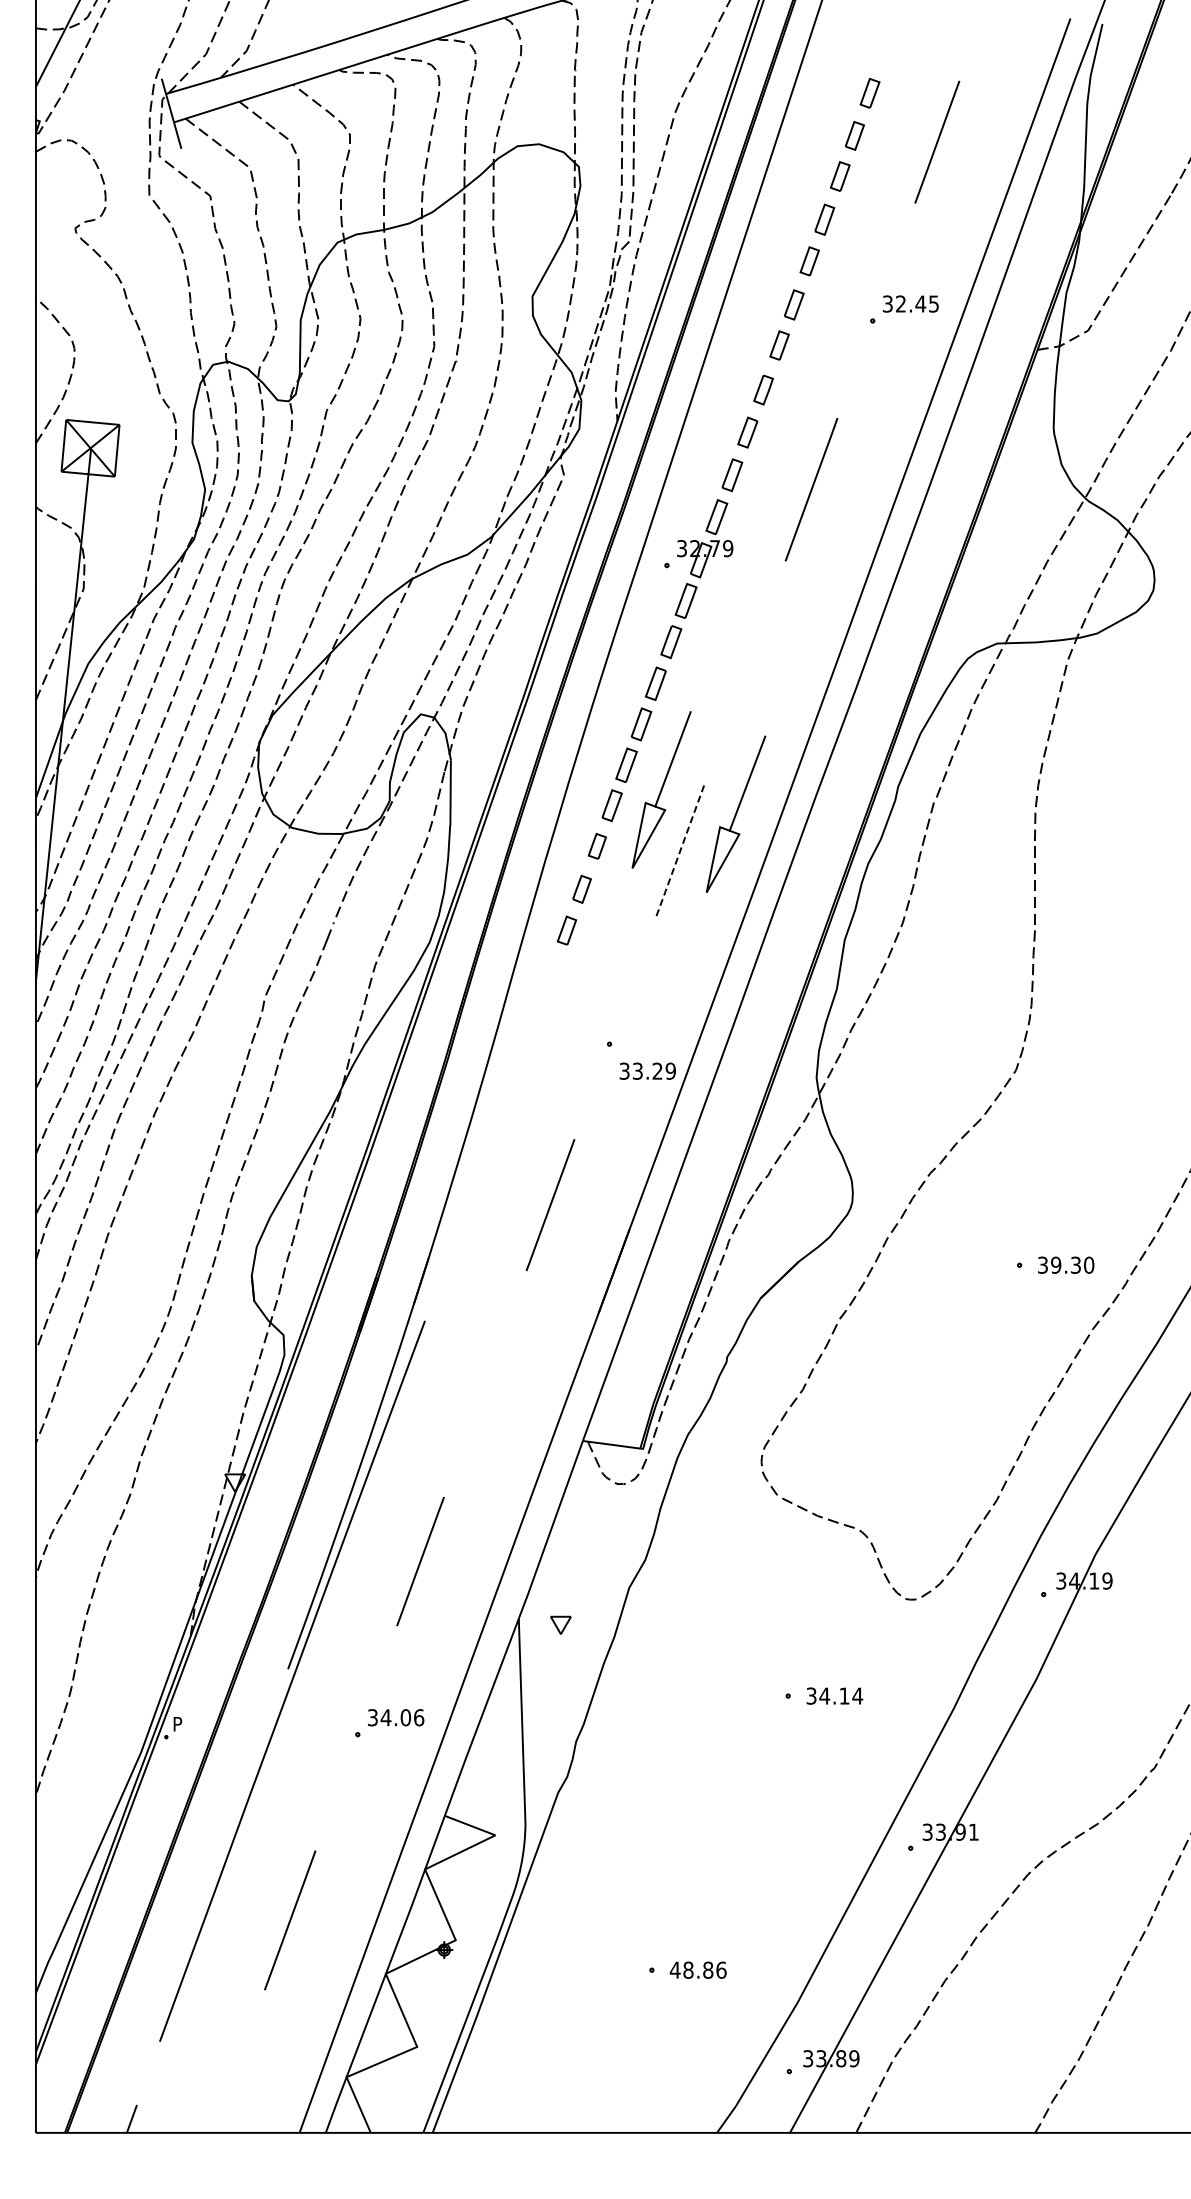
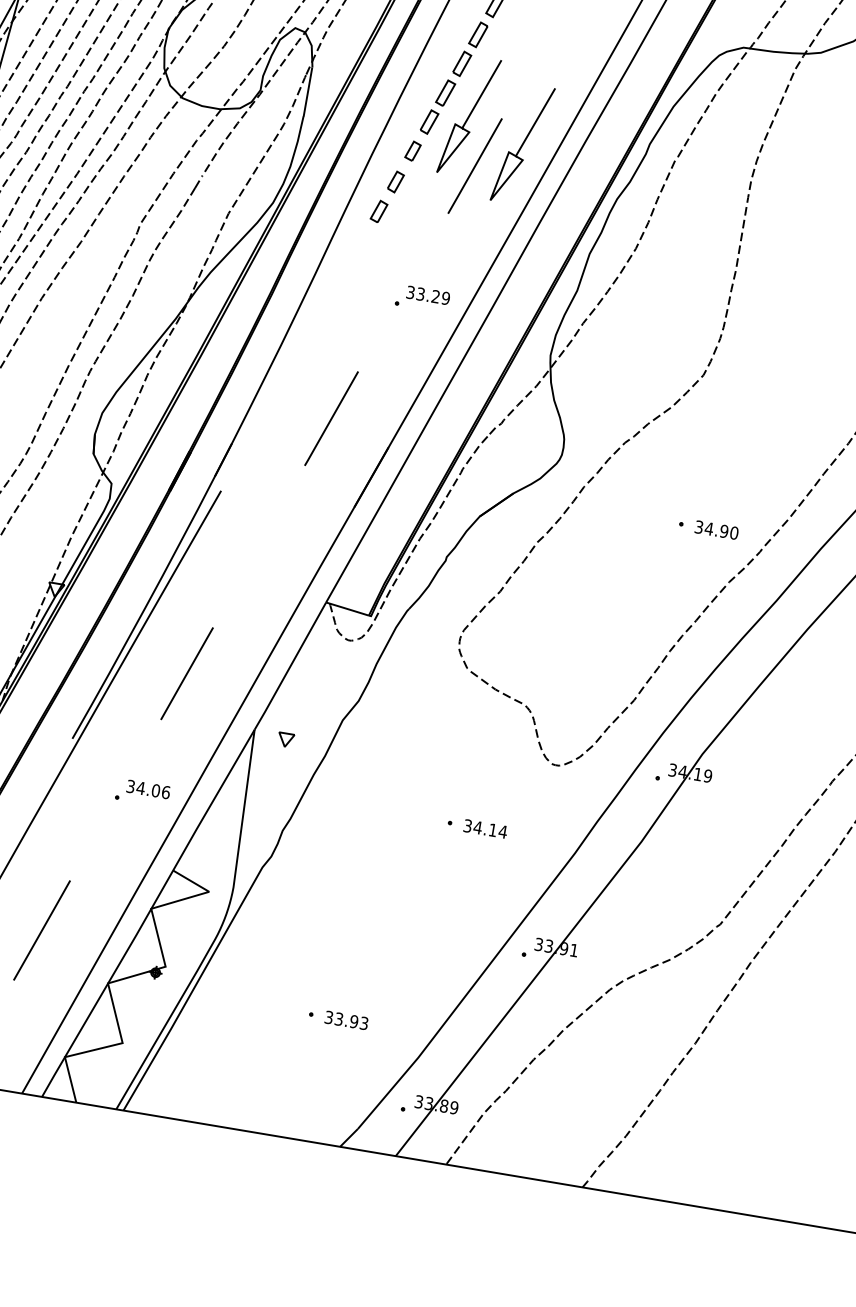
line: (679, 852) -> (474, 166), dashed -> solid
text: (647, 1070) -> (428, 294), moved
text: (1065, 1264) -> (716, 529), 39.30 -> 34.90
text: (697, 1969) -> (346, 1019), 48.86 -> 33.93

